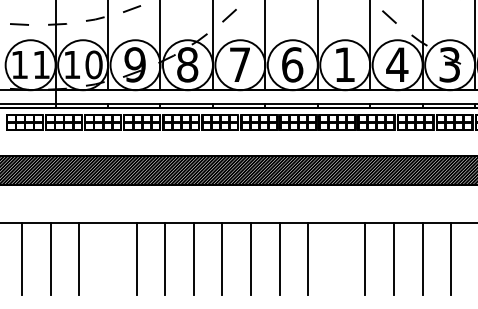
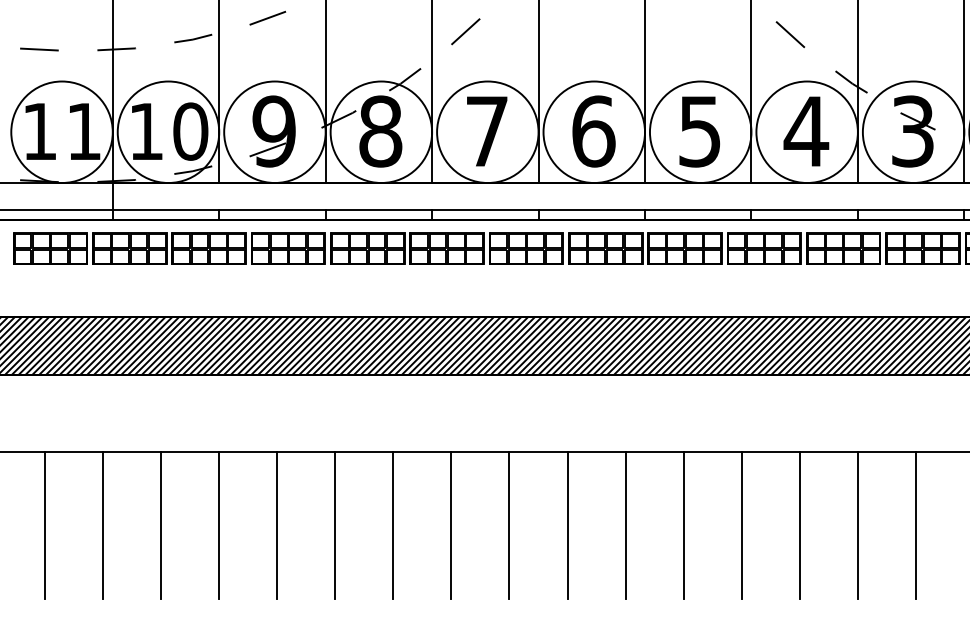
text: (344, 64) -> (699, 130), 1 -> 5
line: (108, 258) -> (220, 524), added
line: (336, 258) -> (682, 524), added

